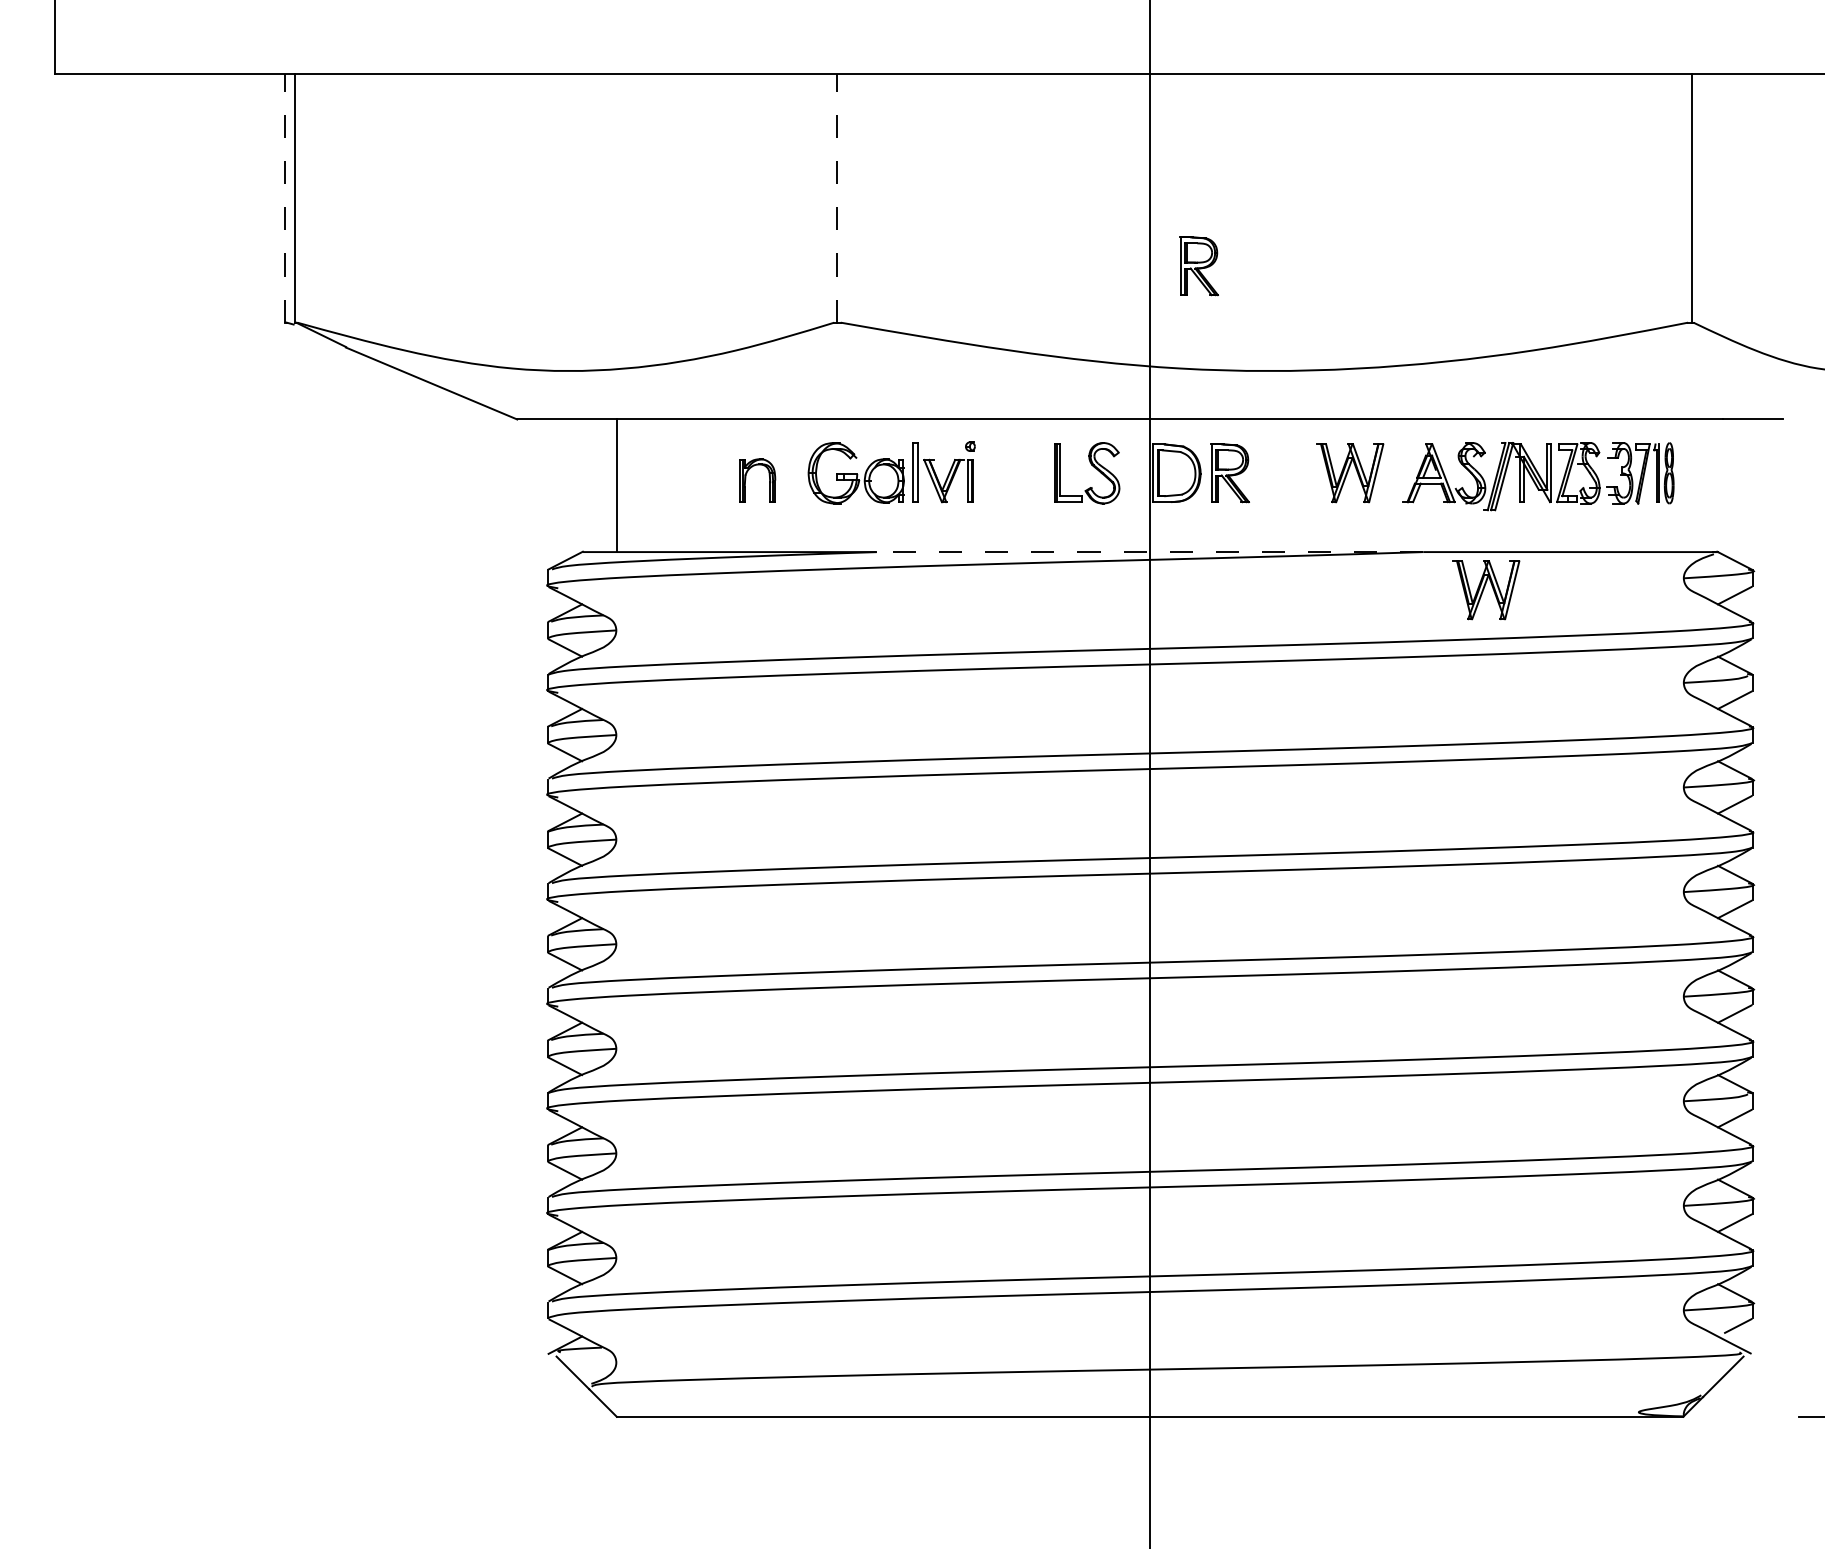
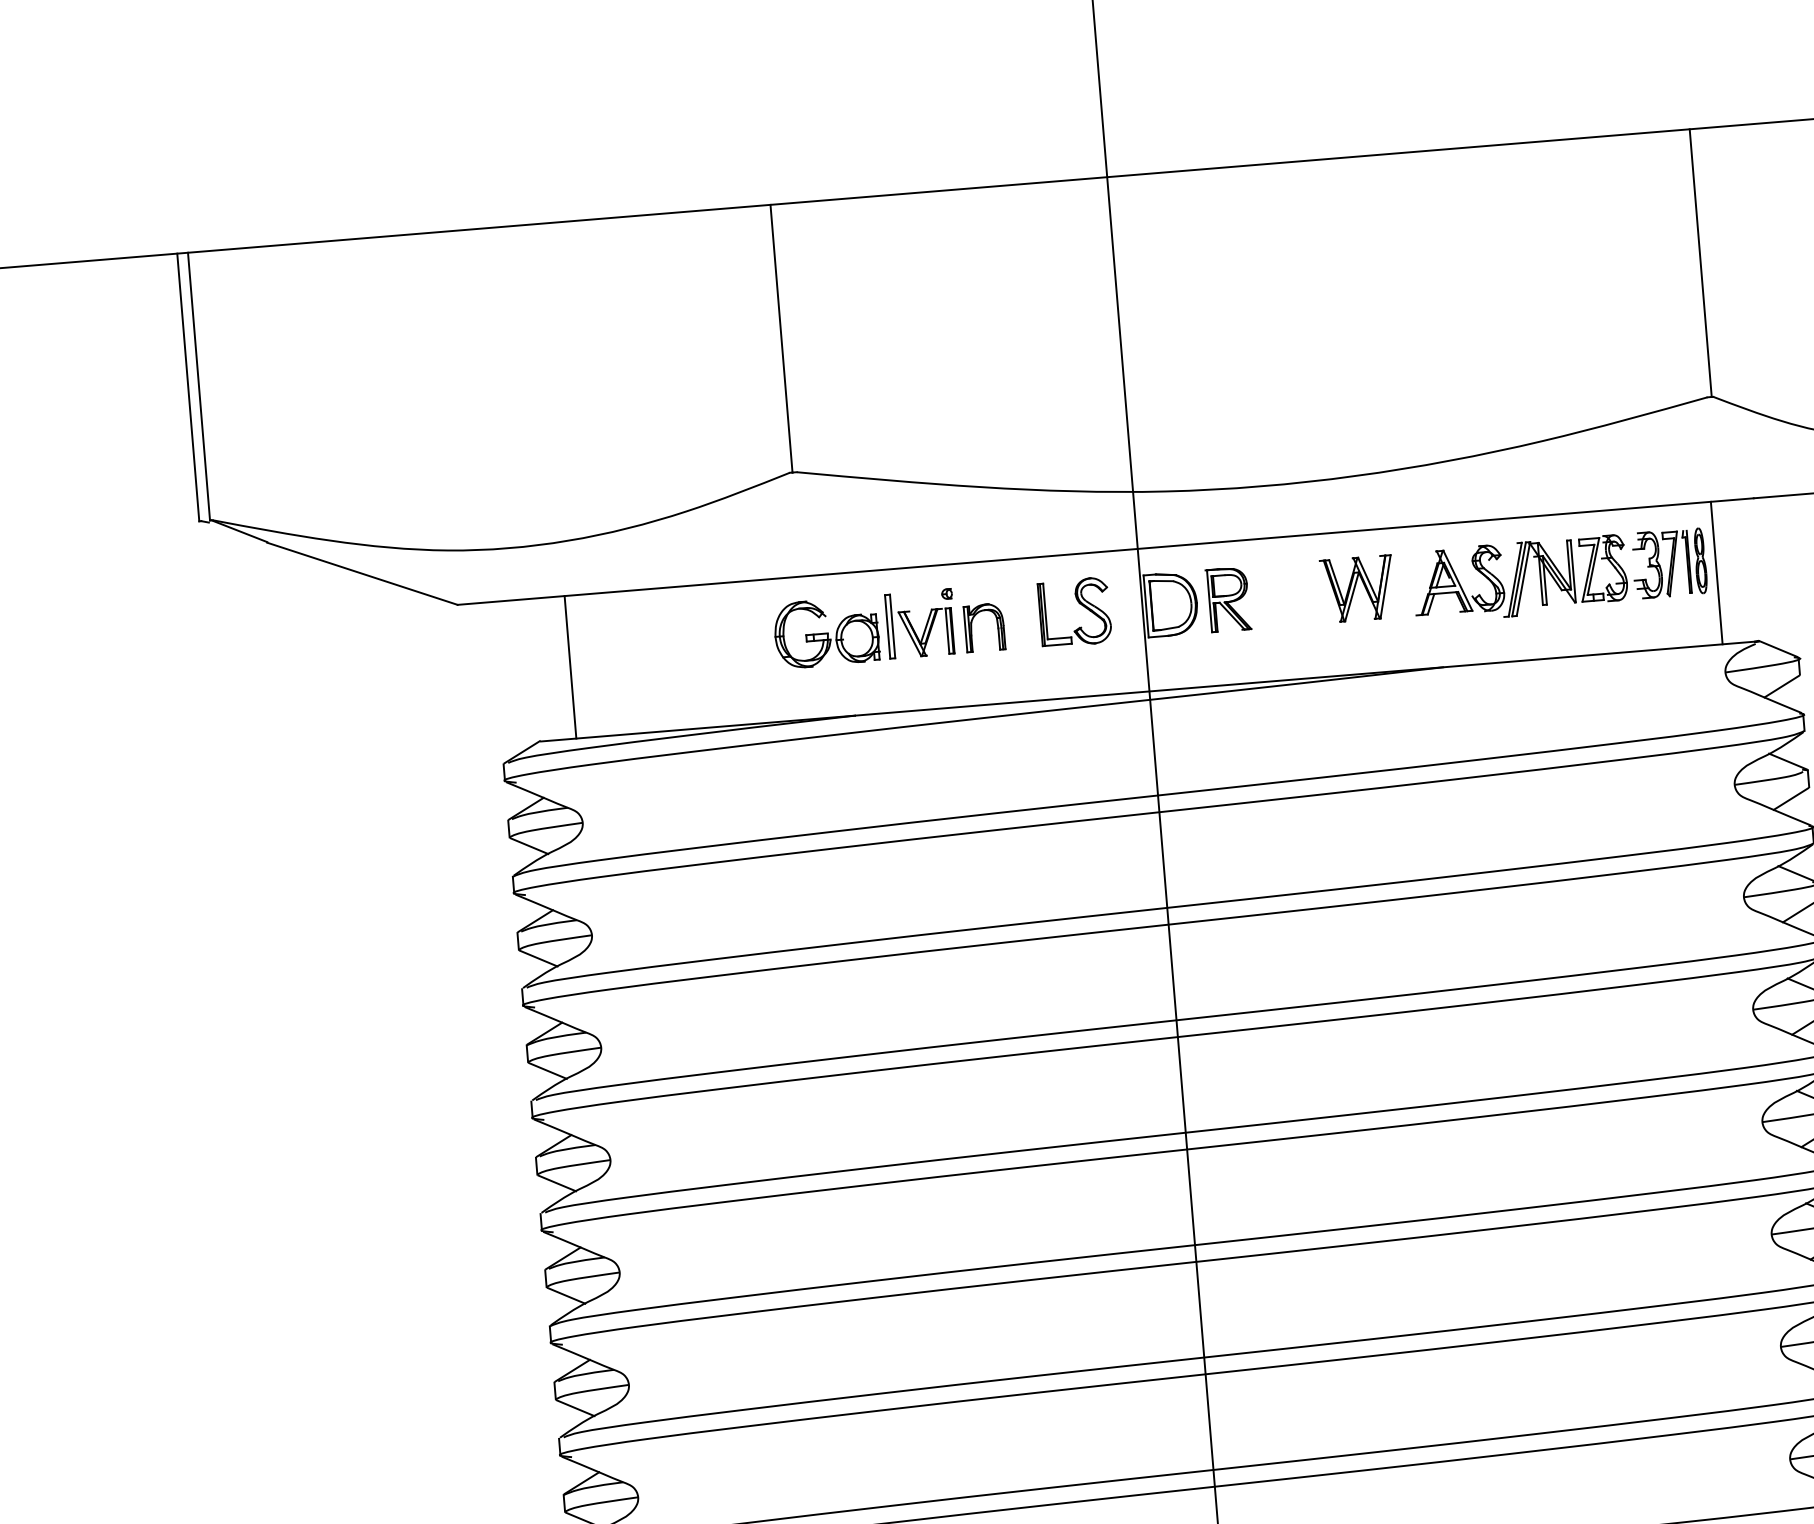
line: (284, 198) -> (187, 387), dashed -> solid
line: (836, 198) -> (781, 339), dashed -> solid
part: (1198, 266) -> (1176, 380), removed
part: (746, 479) -> (972, 627), moved
line: (1683, 485) -> (1716, 572), added
line: (1149, 552) -> (1148, 691), dashed -> solid
part: (1486, 590) -> (1514, 703), removed

